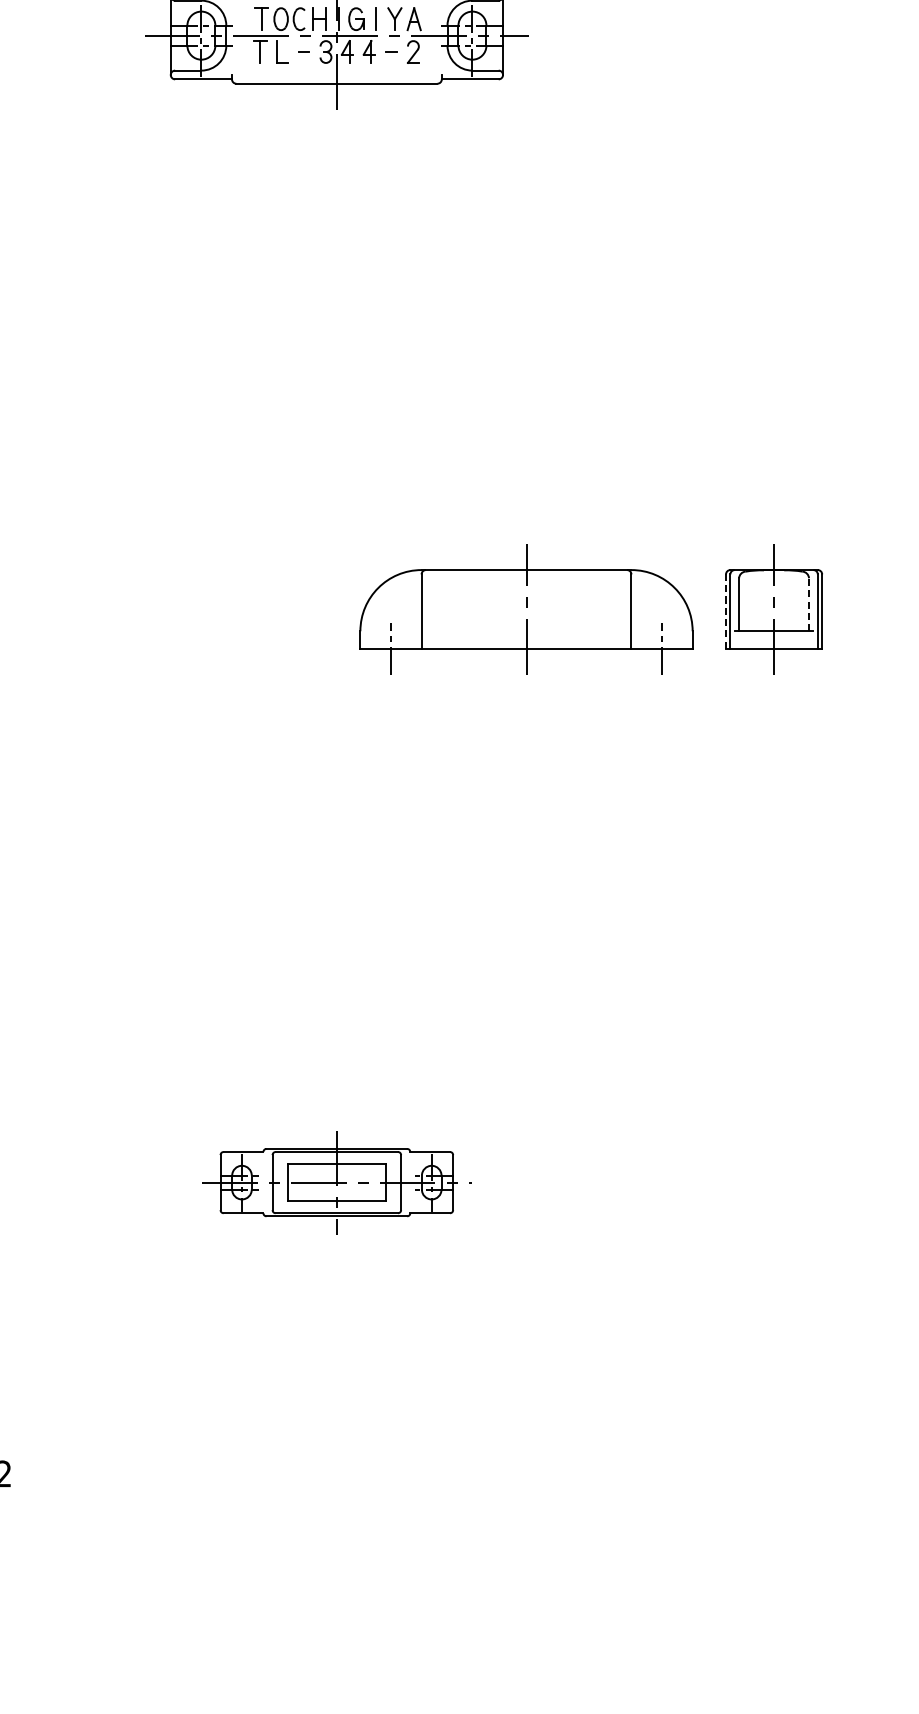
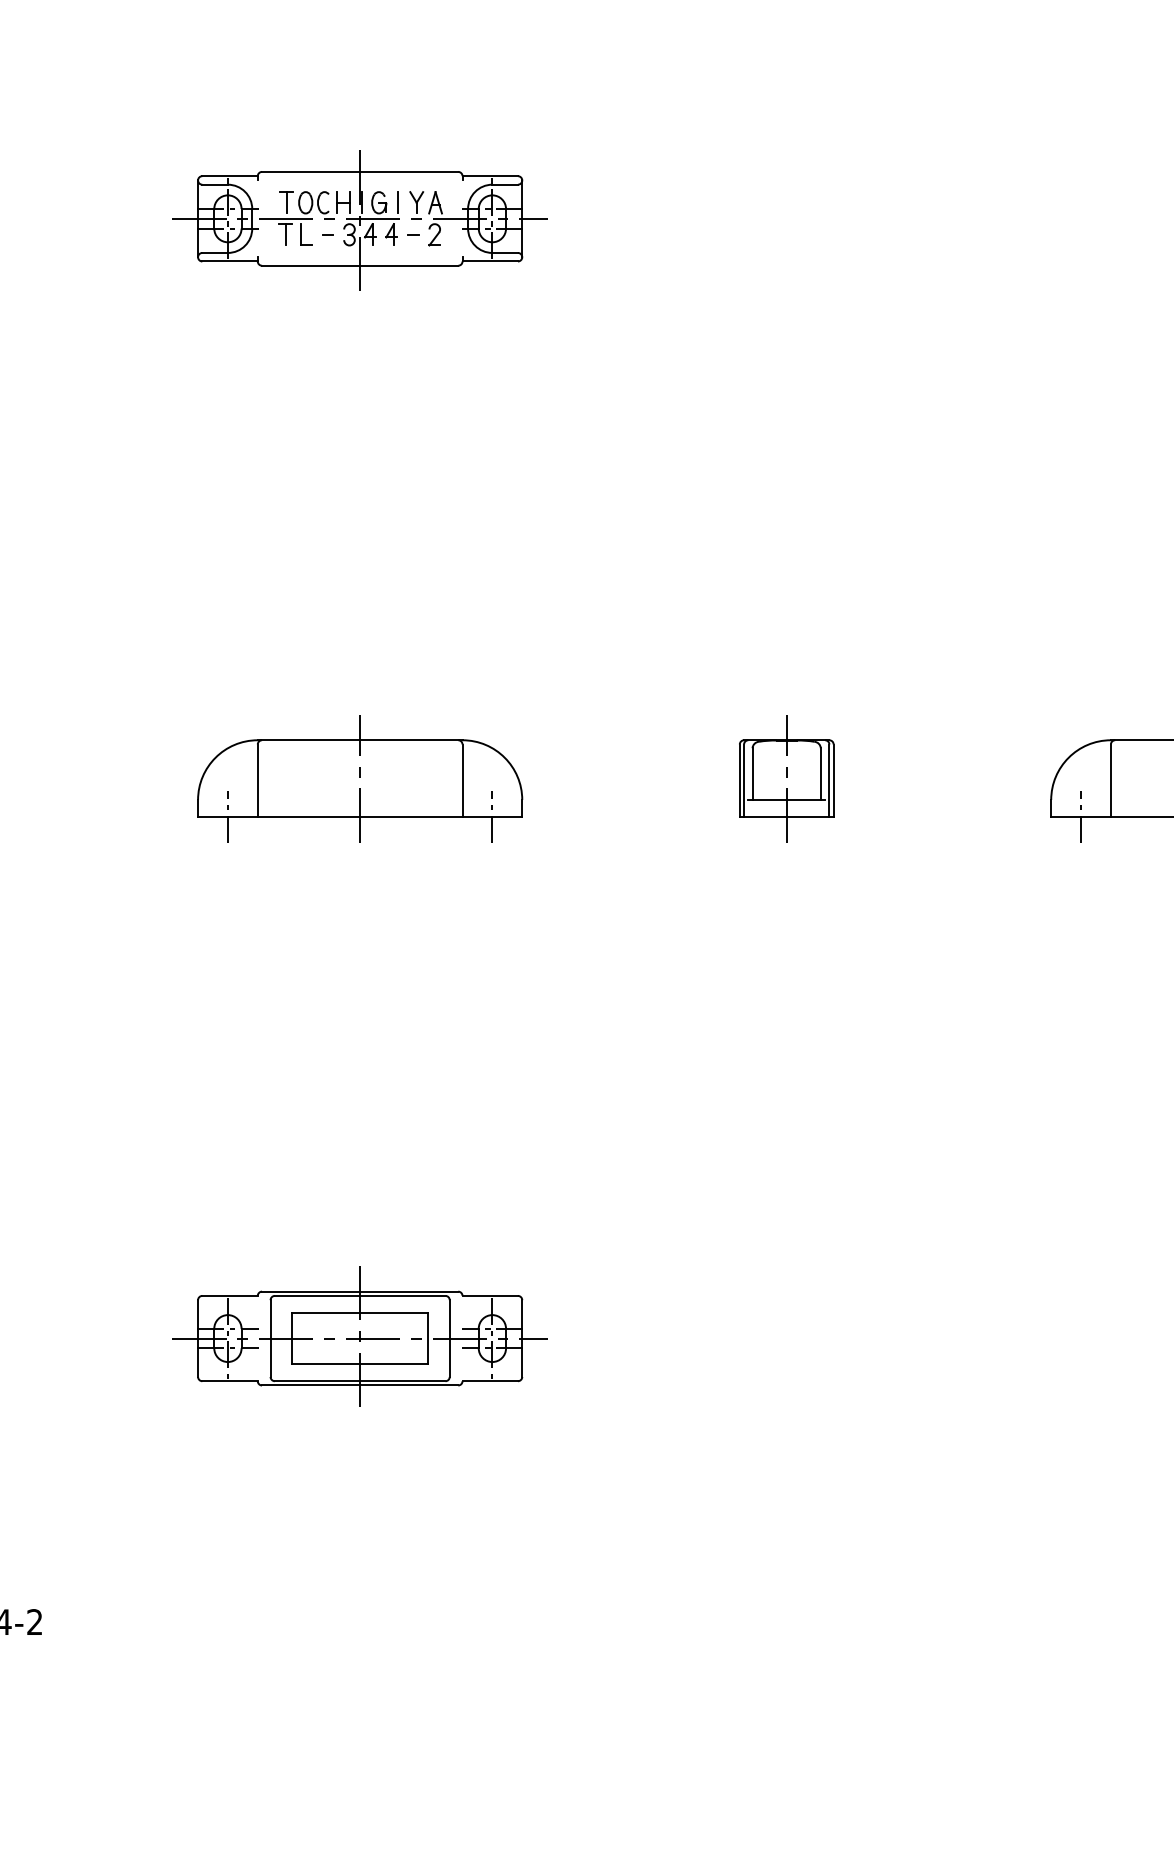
line: (808, 605) -> (820, 774), dashed -> solid
part: (526, 609) -> (360, 778), moved
line: (725, 611) -> (739, 780), dashed -> solid
part: (336, 1181) -> (359, 1336), size x1.43

